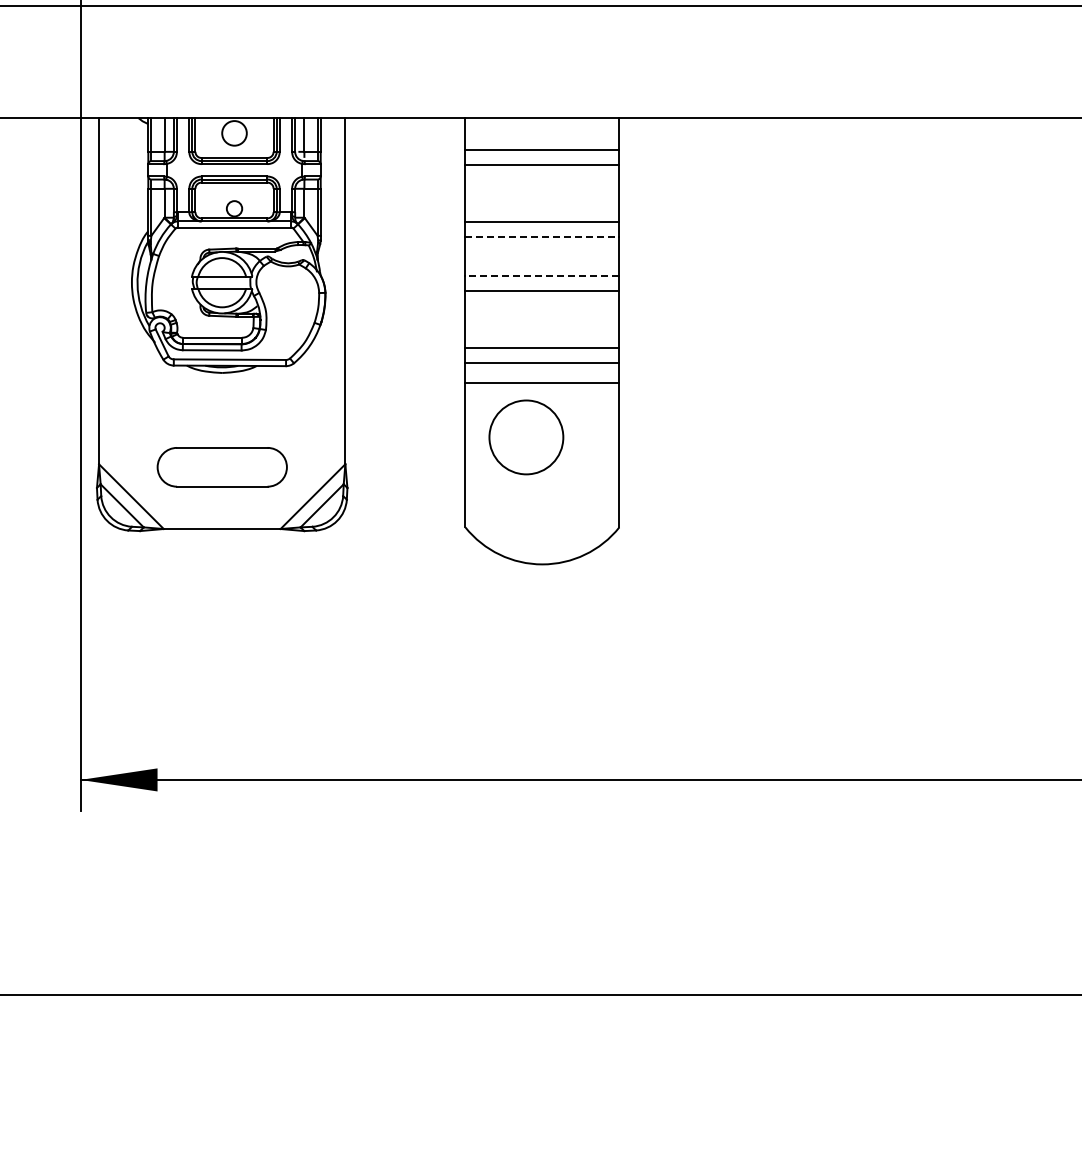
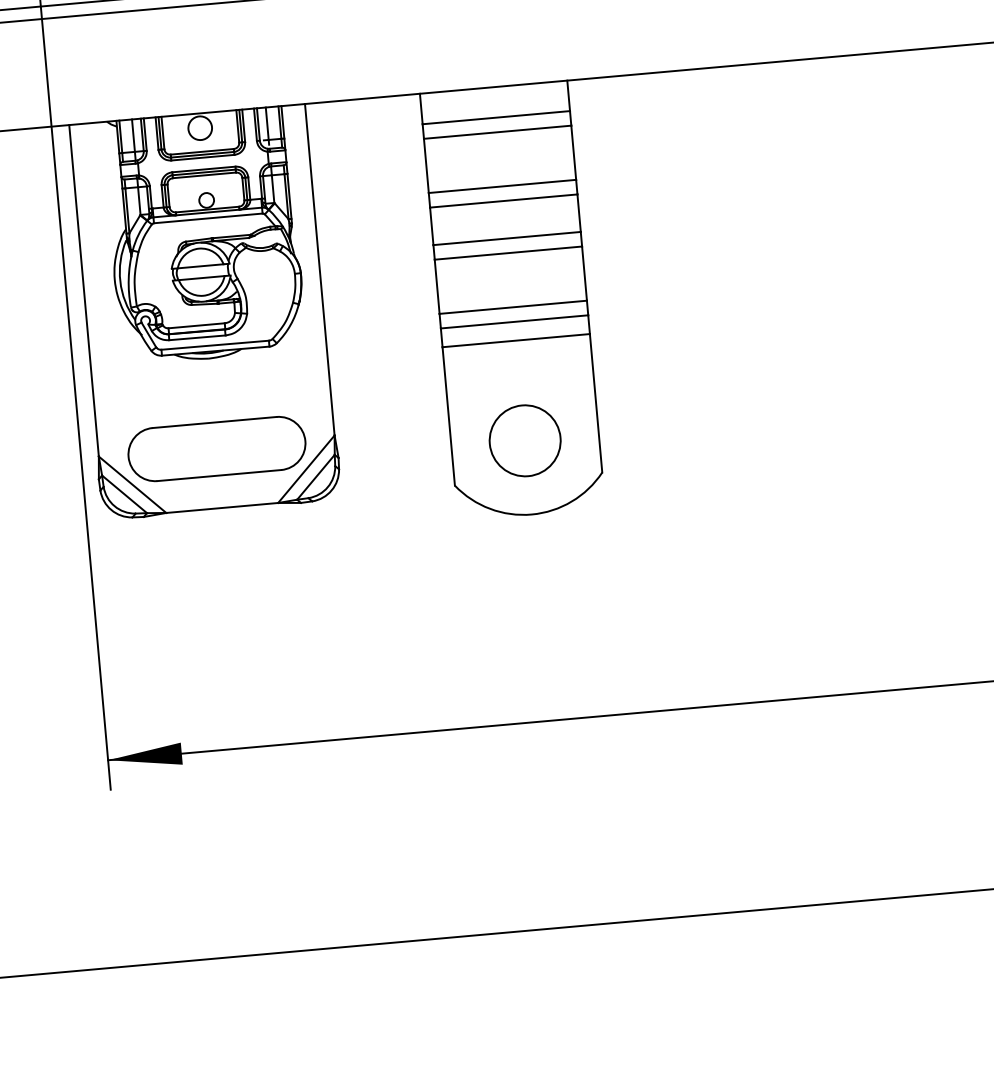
line: (542, 236) -> (503, 200), dashed -> solid
line: (542, 276) -> (507, 238), dashed -> solid
circle: (526, 437) -> (525, 440), moved
part: (222, 466) -> (217, 448), size x1.43

